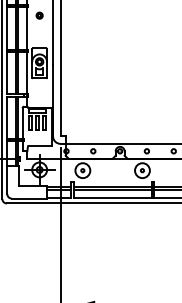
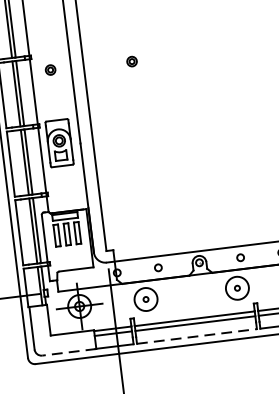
part: (92, 16) -> (131, 61), added
line: (29, 198) -> (69, 352), solid -> dashed
line: (113, 198) -> (198, 336), solid -> dashed

